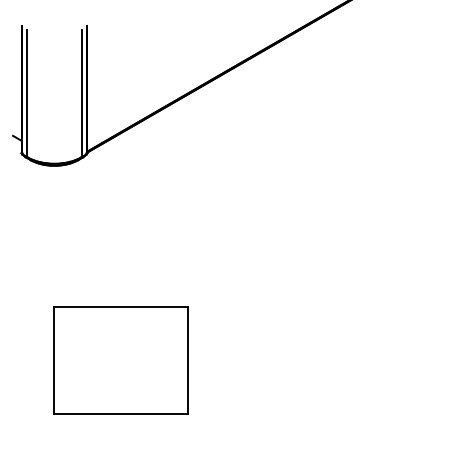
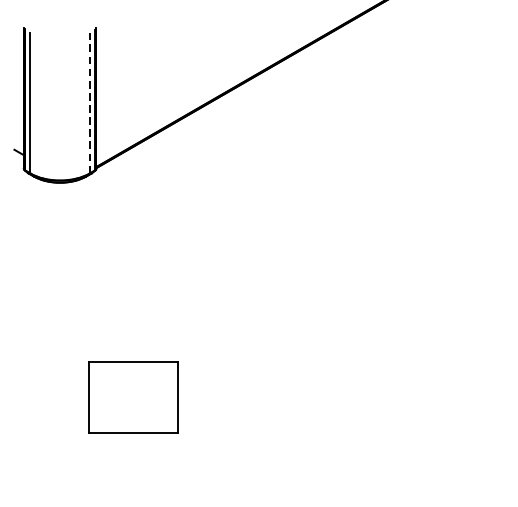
line: (81, 93) -> (89, 103), solid -> dashed
part: (120, 360) -> (132, 397), size x0.6

